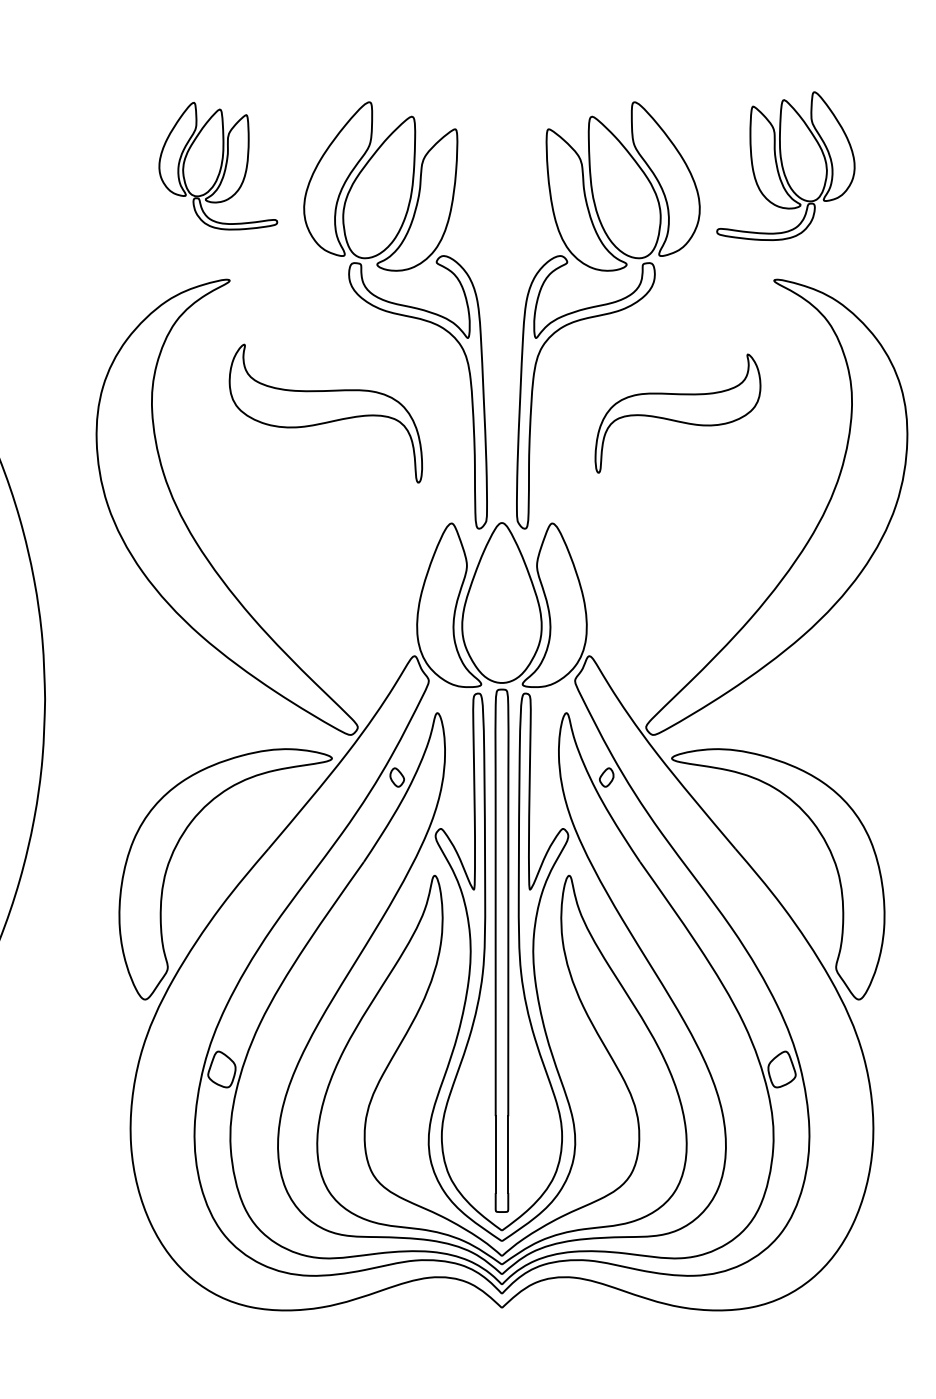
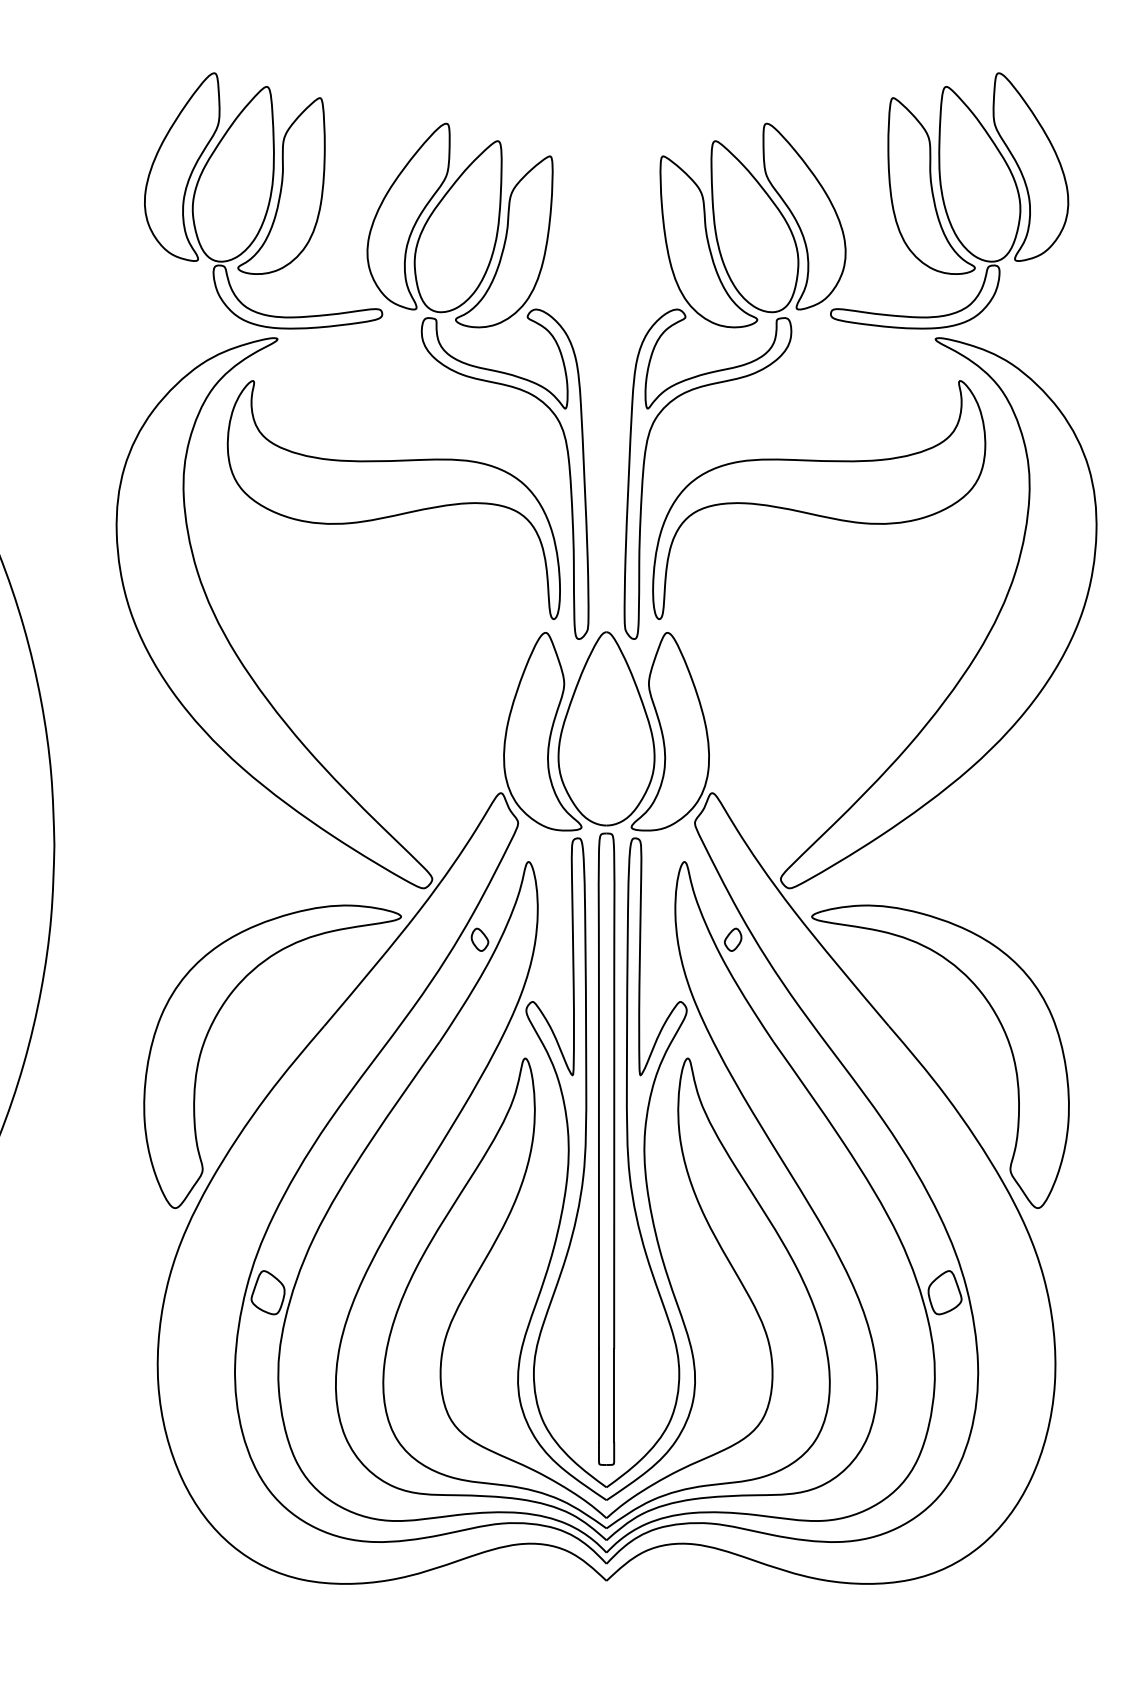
part: (218, 165) -> (263, 200), size x1.67
part: (785, 165) -> (949, 200), size x1.43
part: (325, 413) -> (393, 499), size x1.43
part: (678, 413) -> (819, 499), size x1.67

